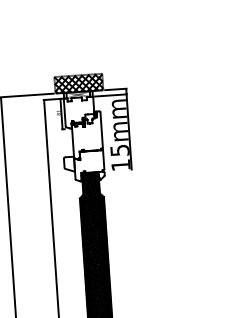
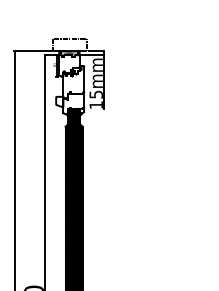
hatch: (79, 83) -> (70, 45), removed

